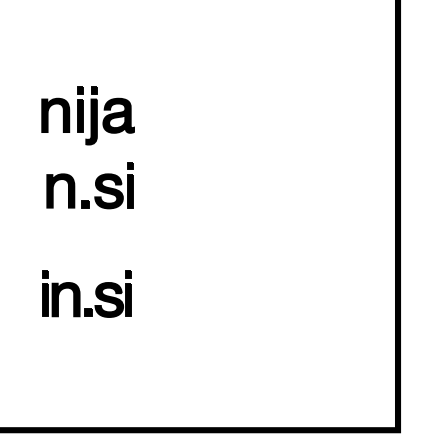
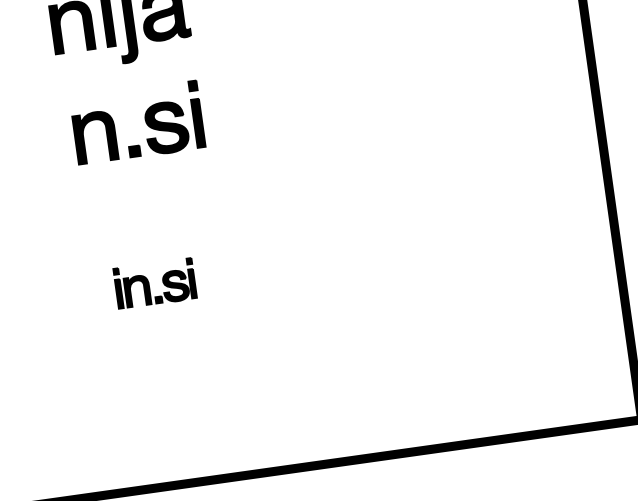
part: (86, 293) -> (154, 282), size x0.6

